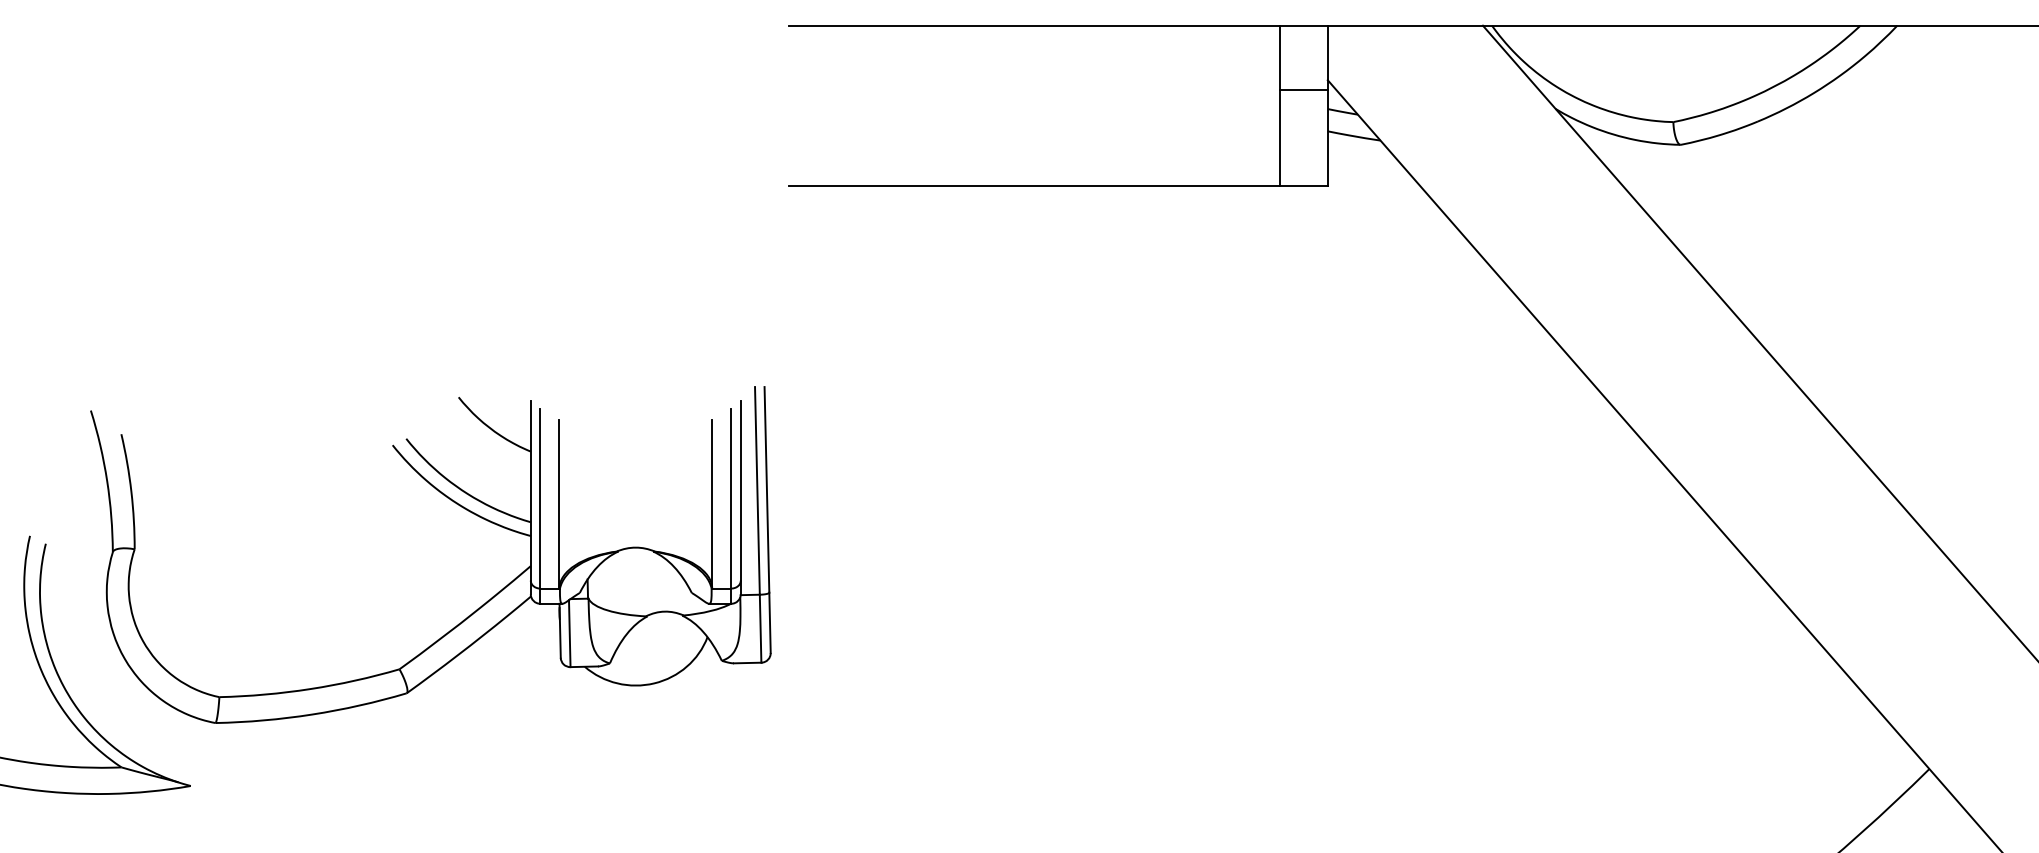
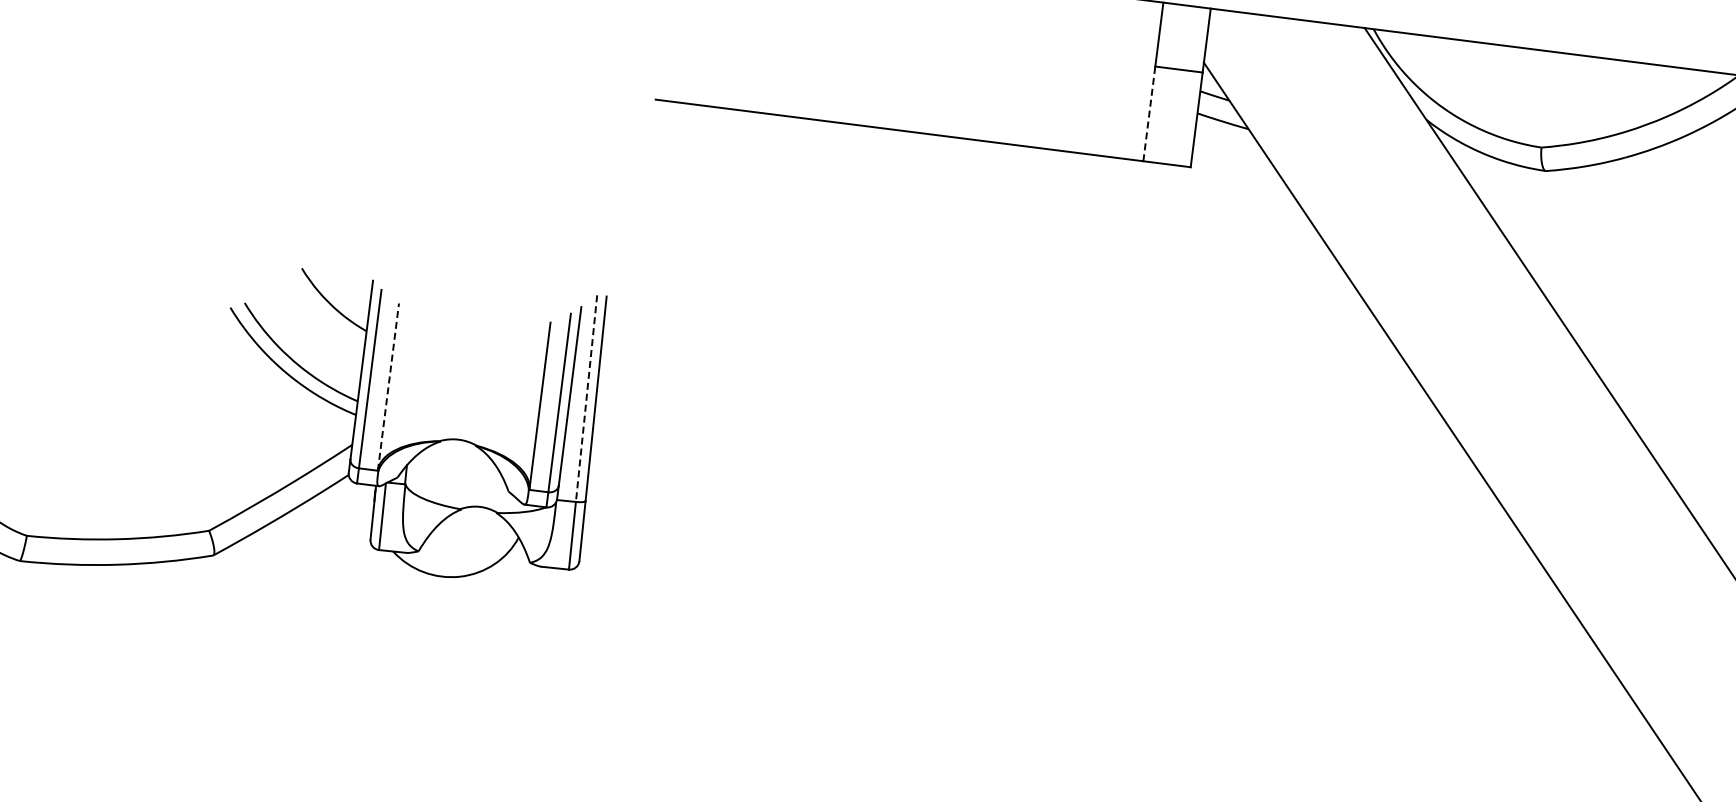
line: (1280, 137) -> (1149, 113), solid -> dashed
line: (757, 490) -> (586, 398), solid -> dashed
line: (559, 503) -> (388, 386), solid -> dashed

